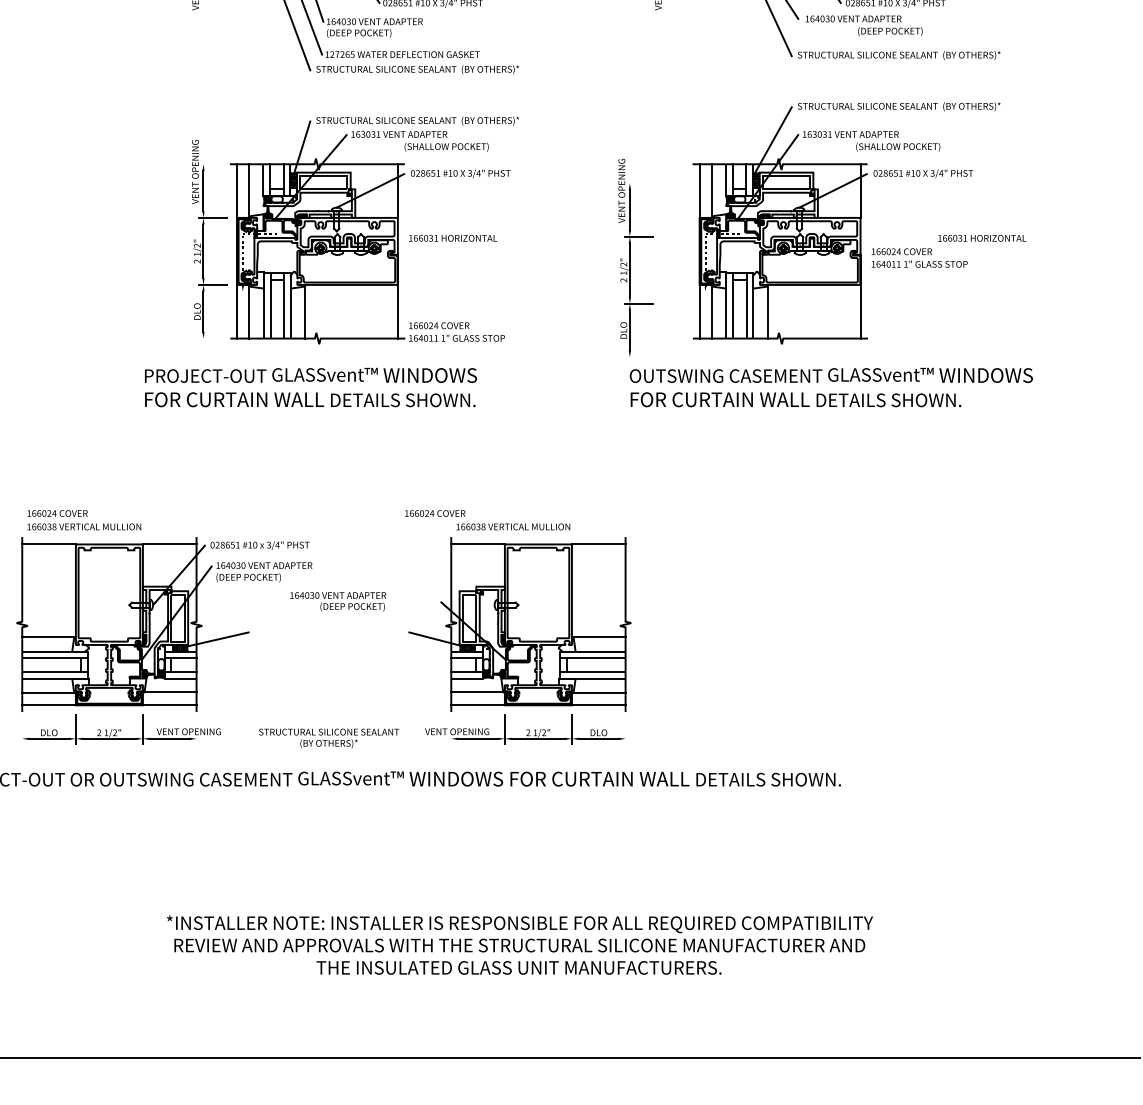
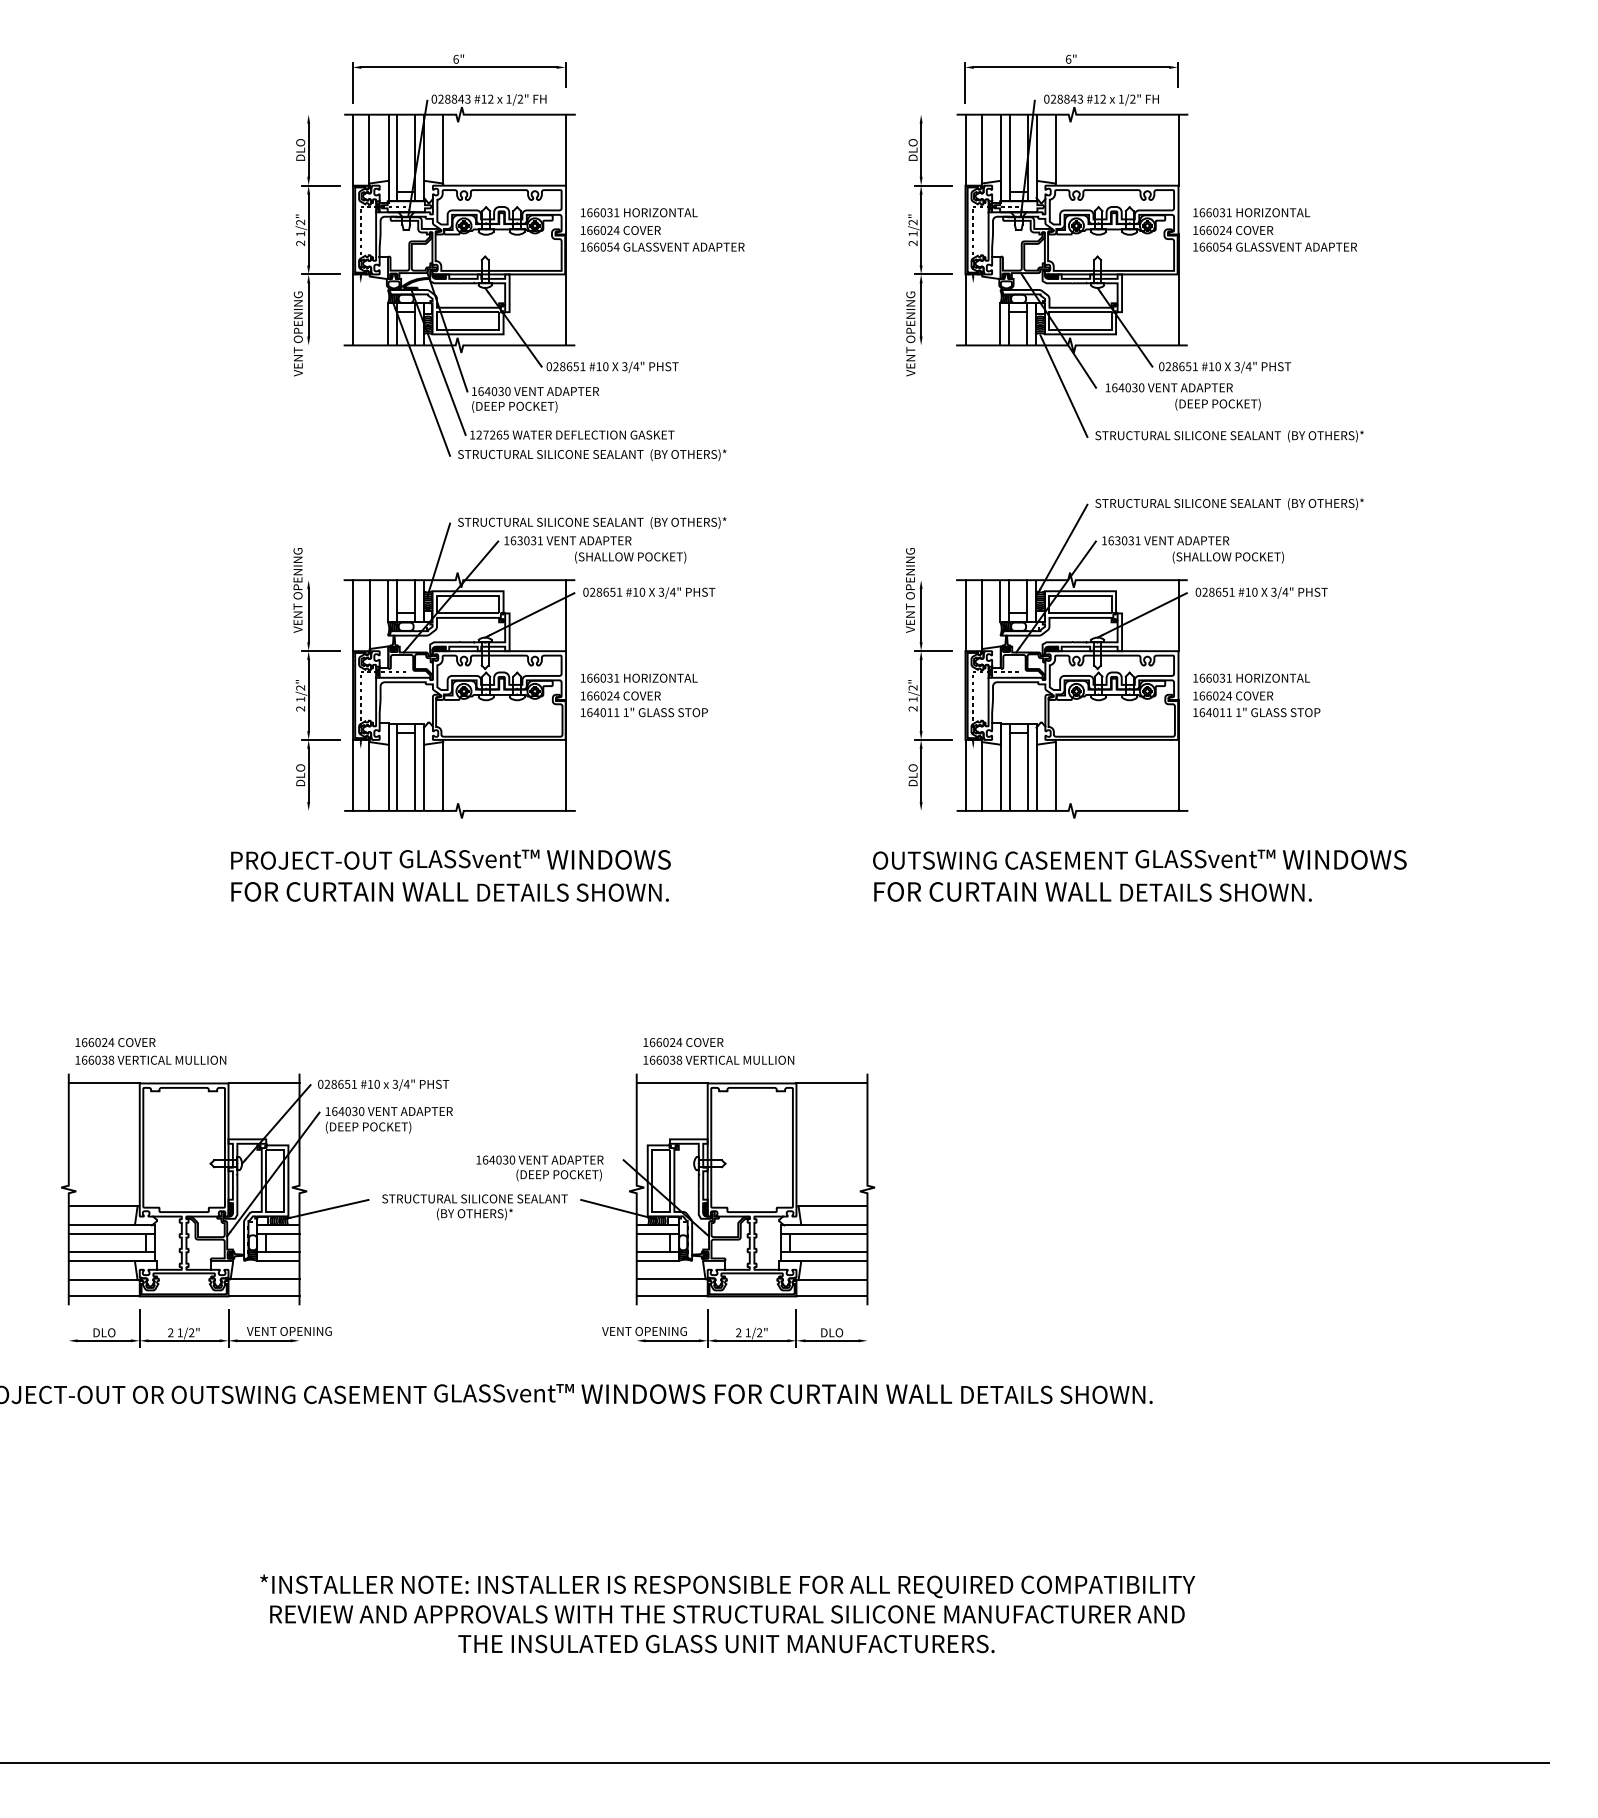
text: (982, 237) -> (1251, 677), moved
part: (630, 258) -> (921, 679), moved
text: (457, 332) -> (644, 704), moved
text: (435, 513) -> (683, 1042), moved
text: (337, 601) -> (539, 1168), moved
text: (328, 738) -> (474, 1207), moved

